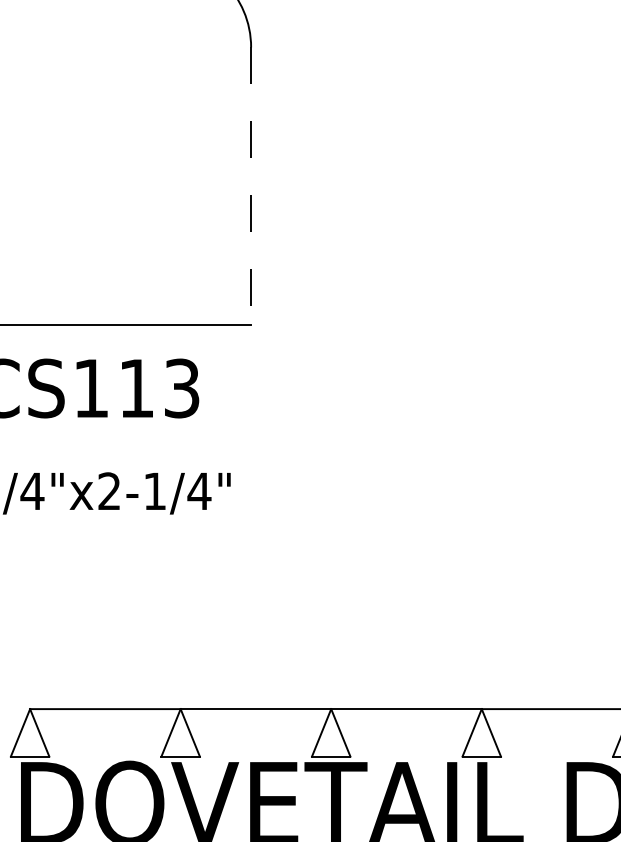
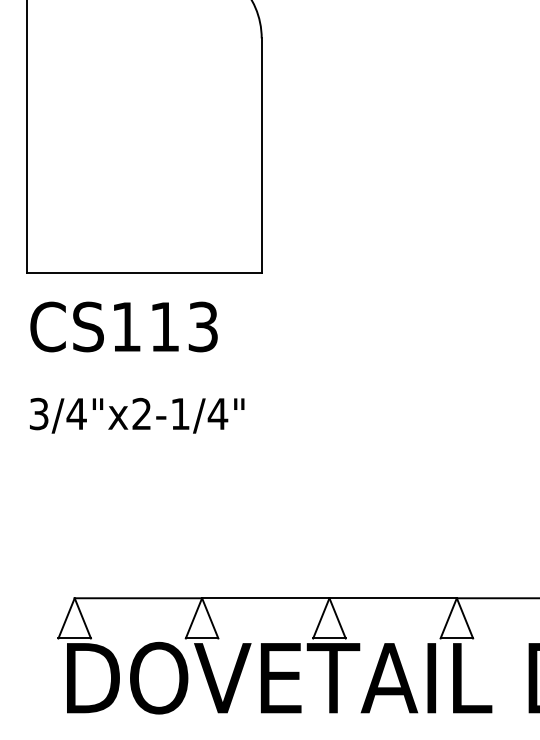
line: (250, 186) -> (261, 156), dashed -> solid

